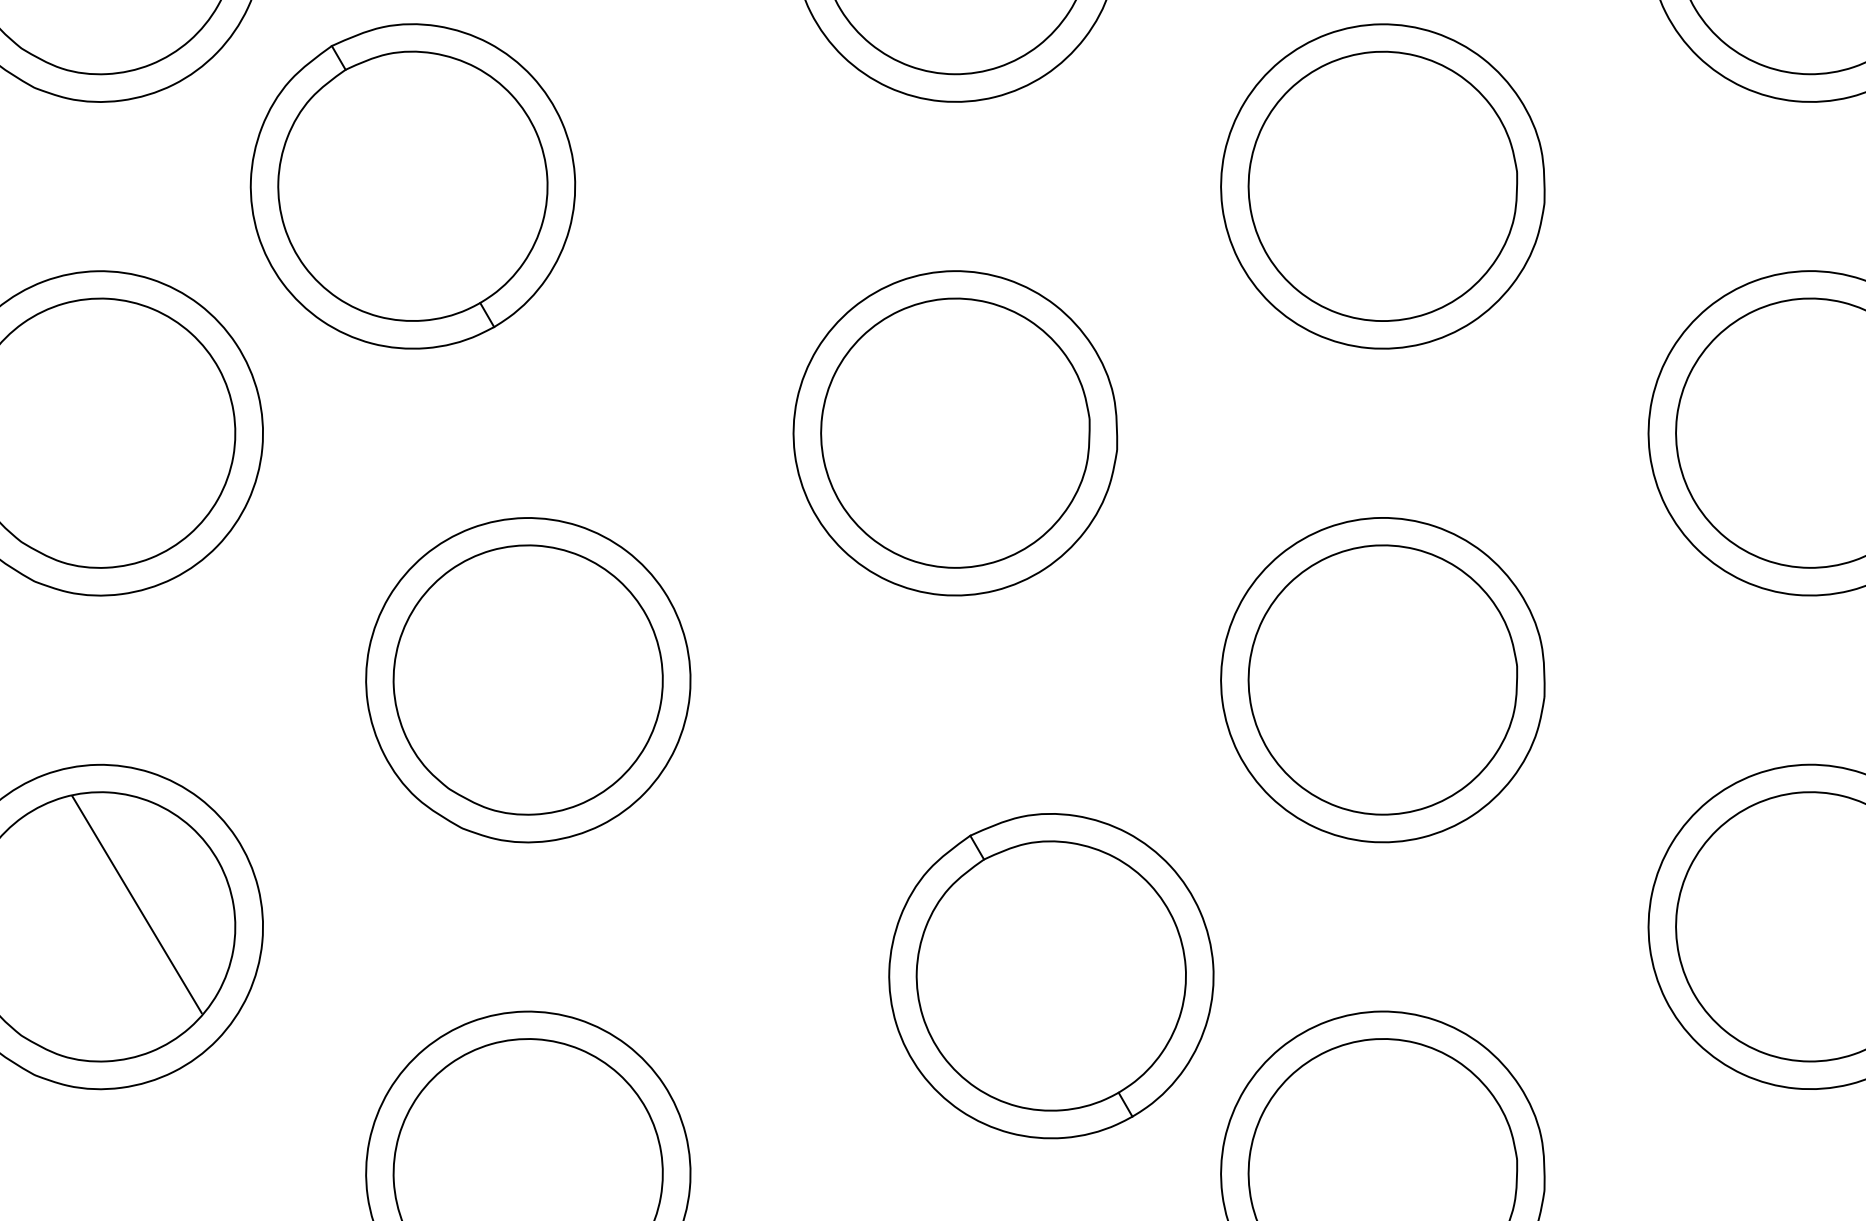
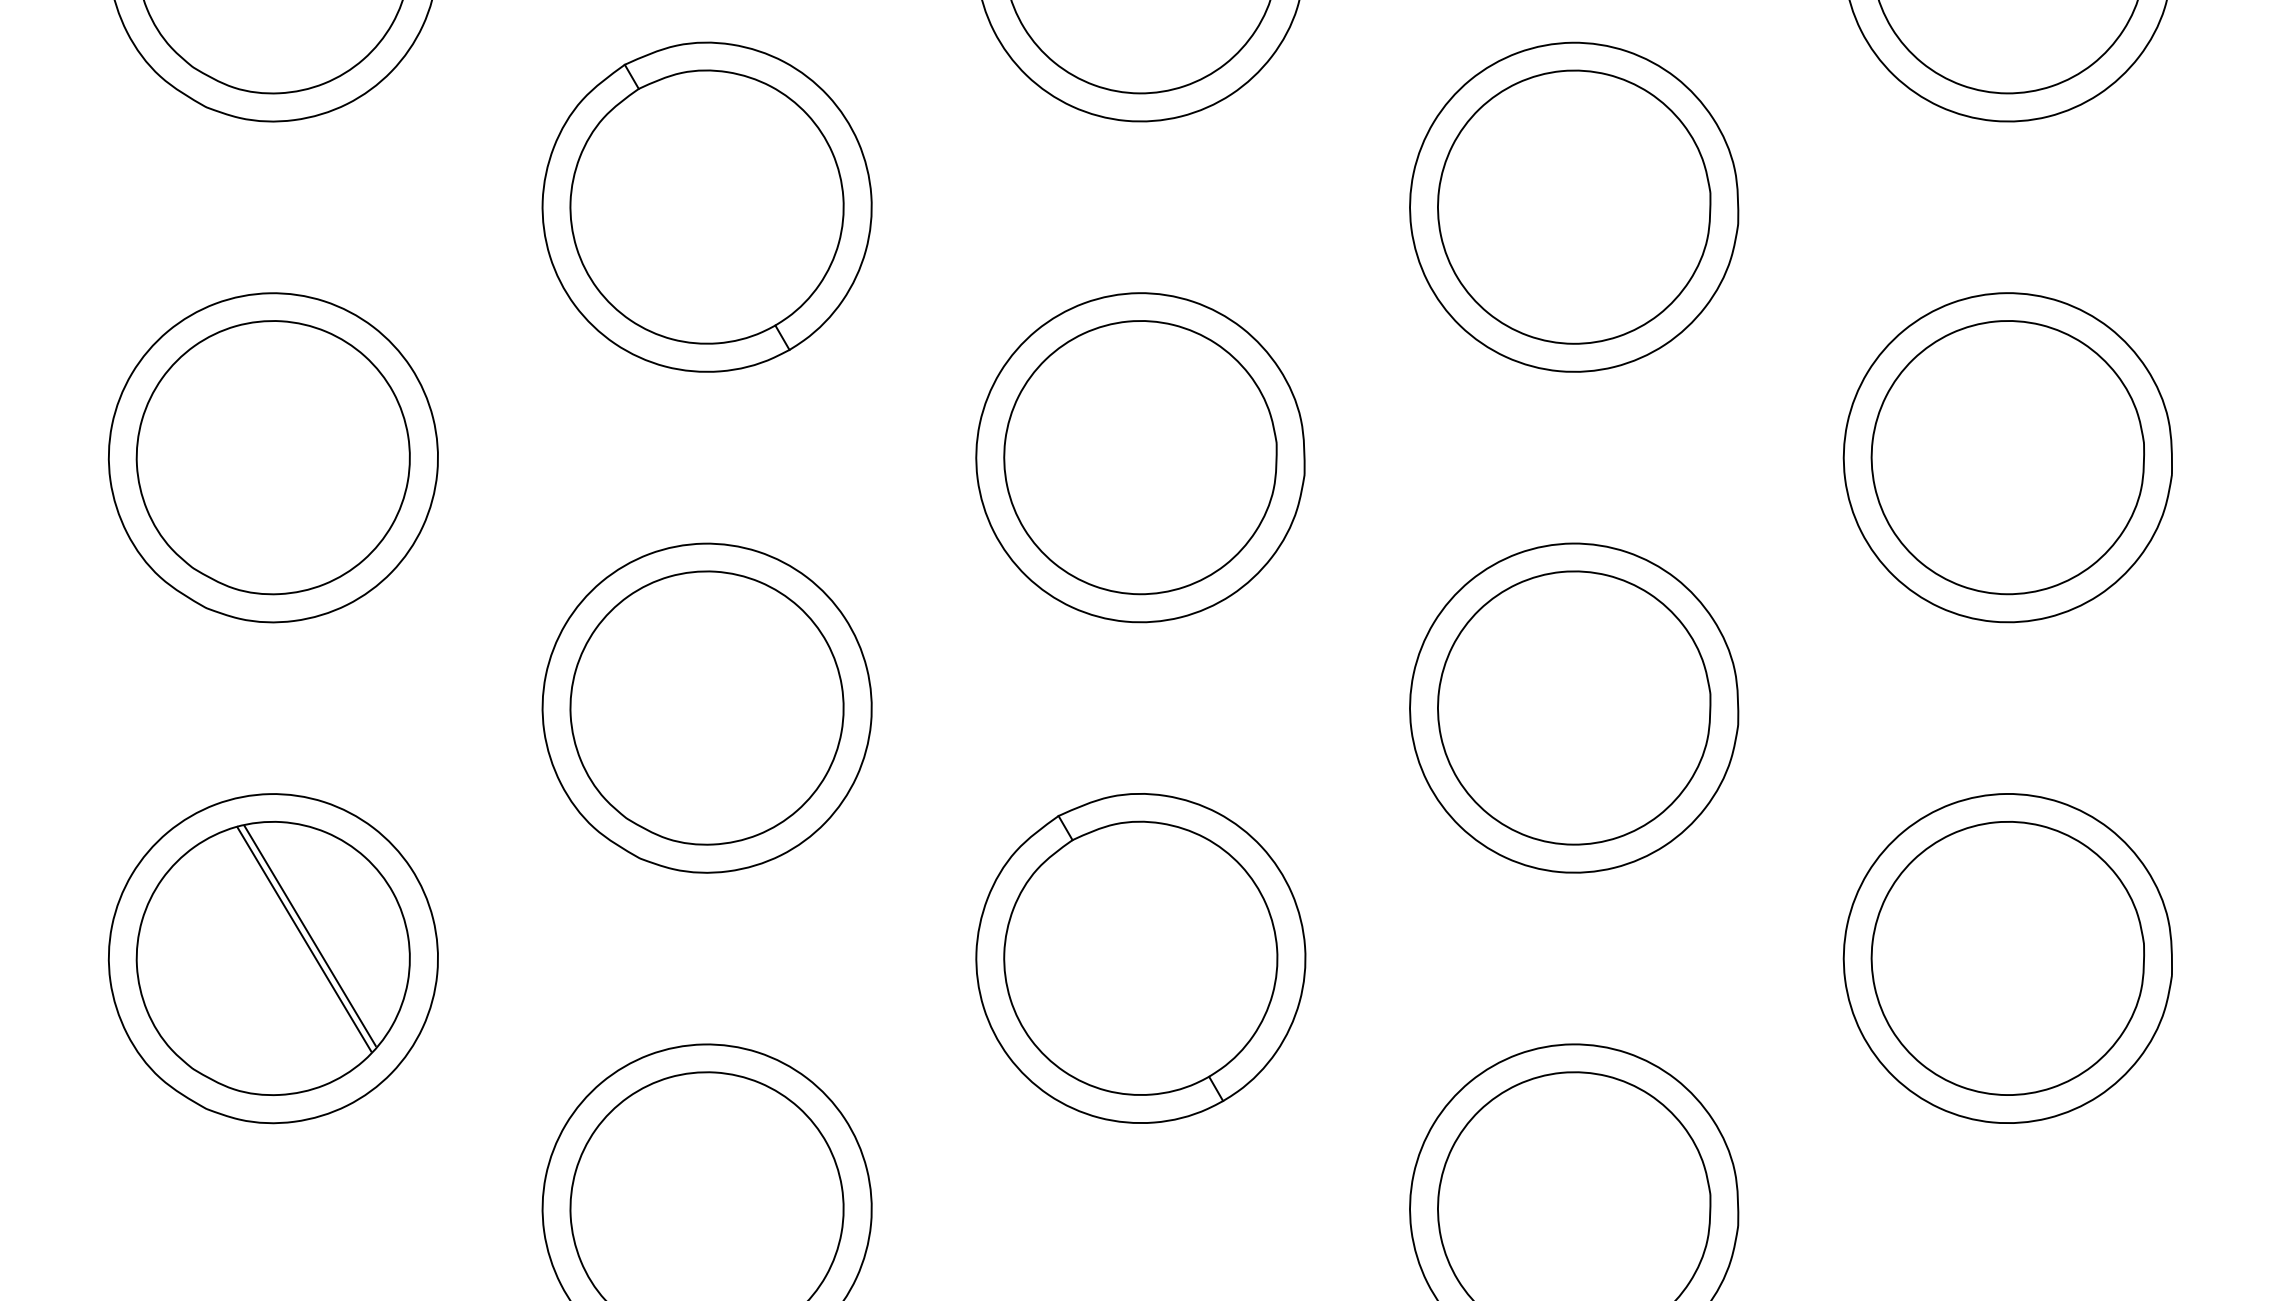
part: (412, 185) -> (706, 206), moved
line: (131, 907) -> (304, 938), added
part: (1051, 976) -> (1140, 958), moved

